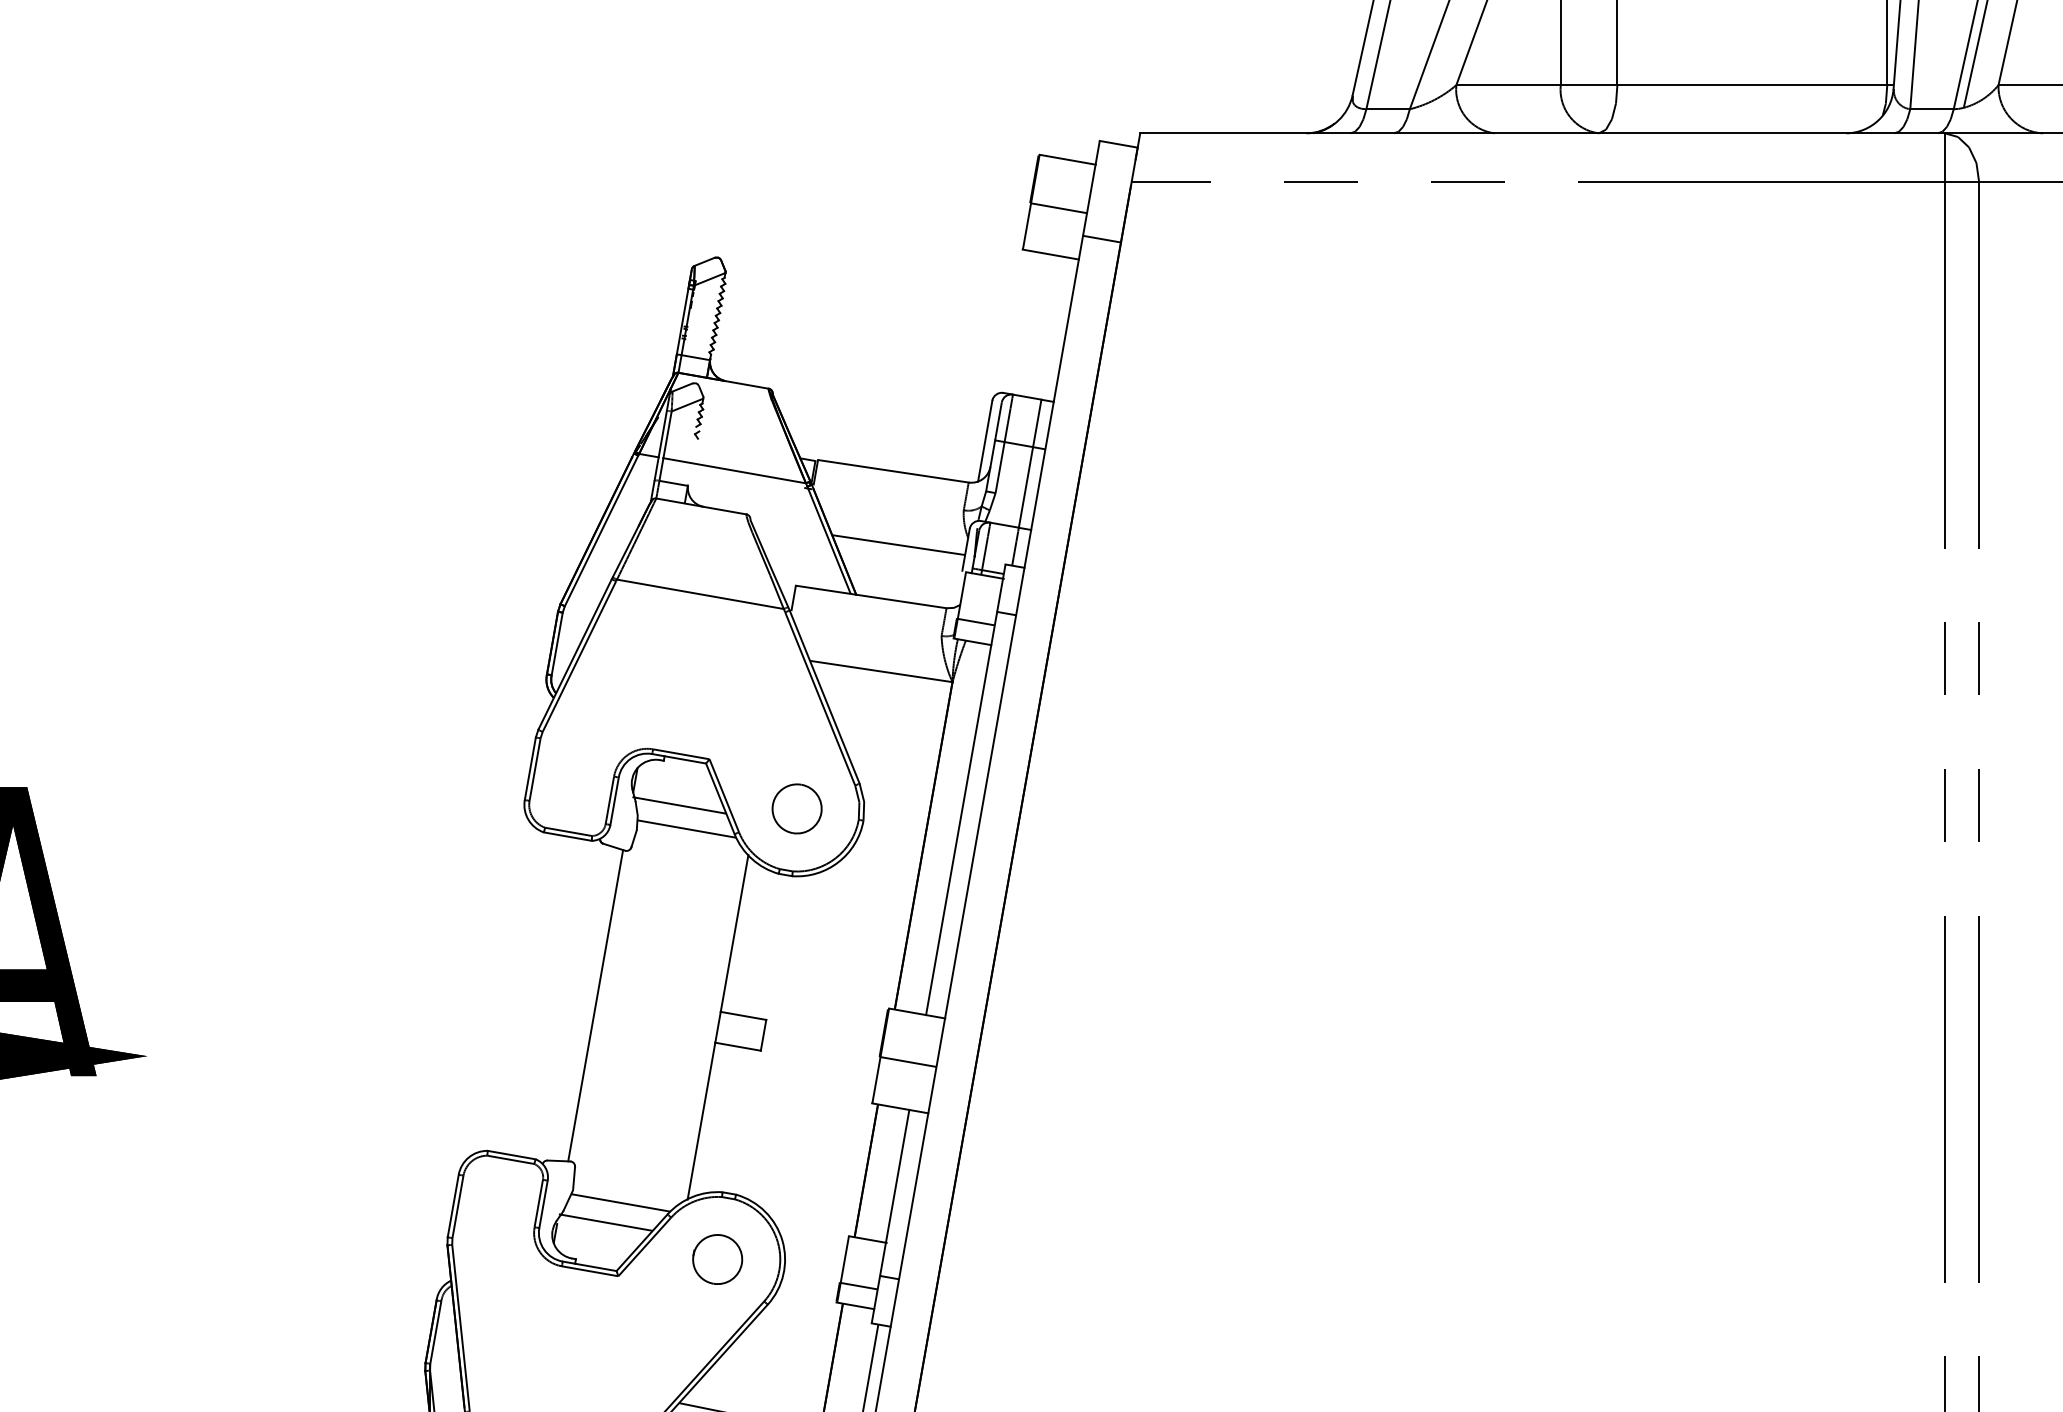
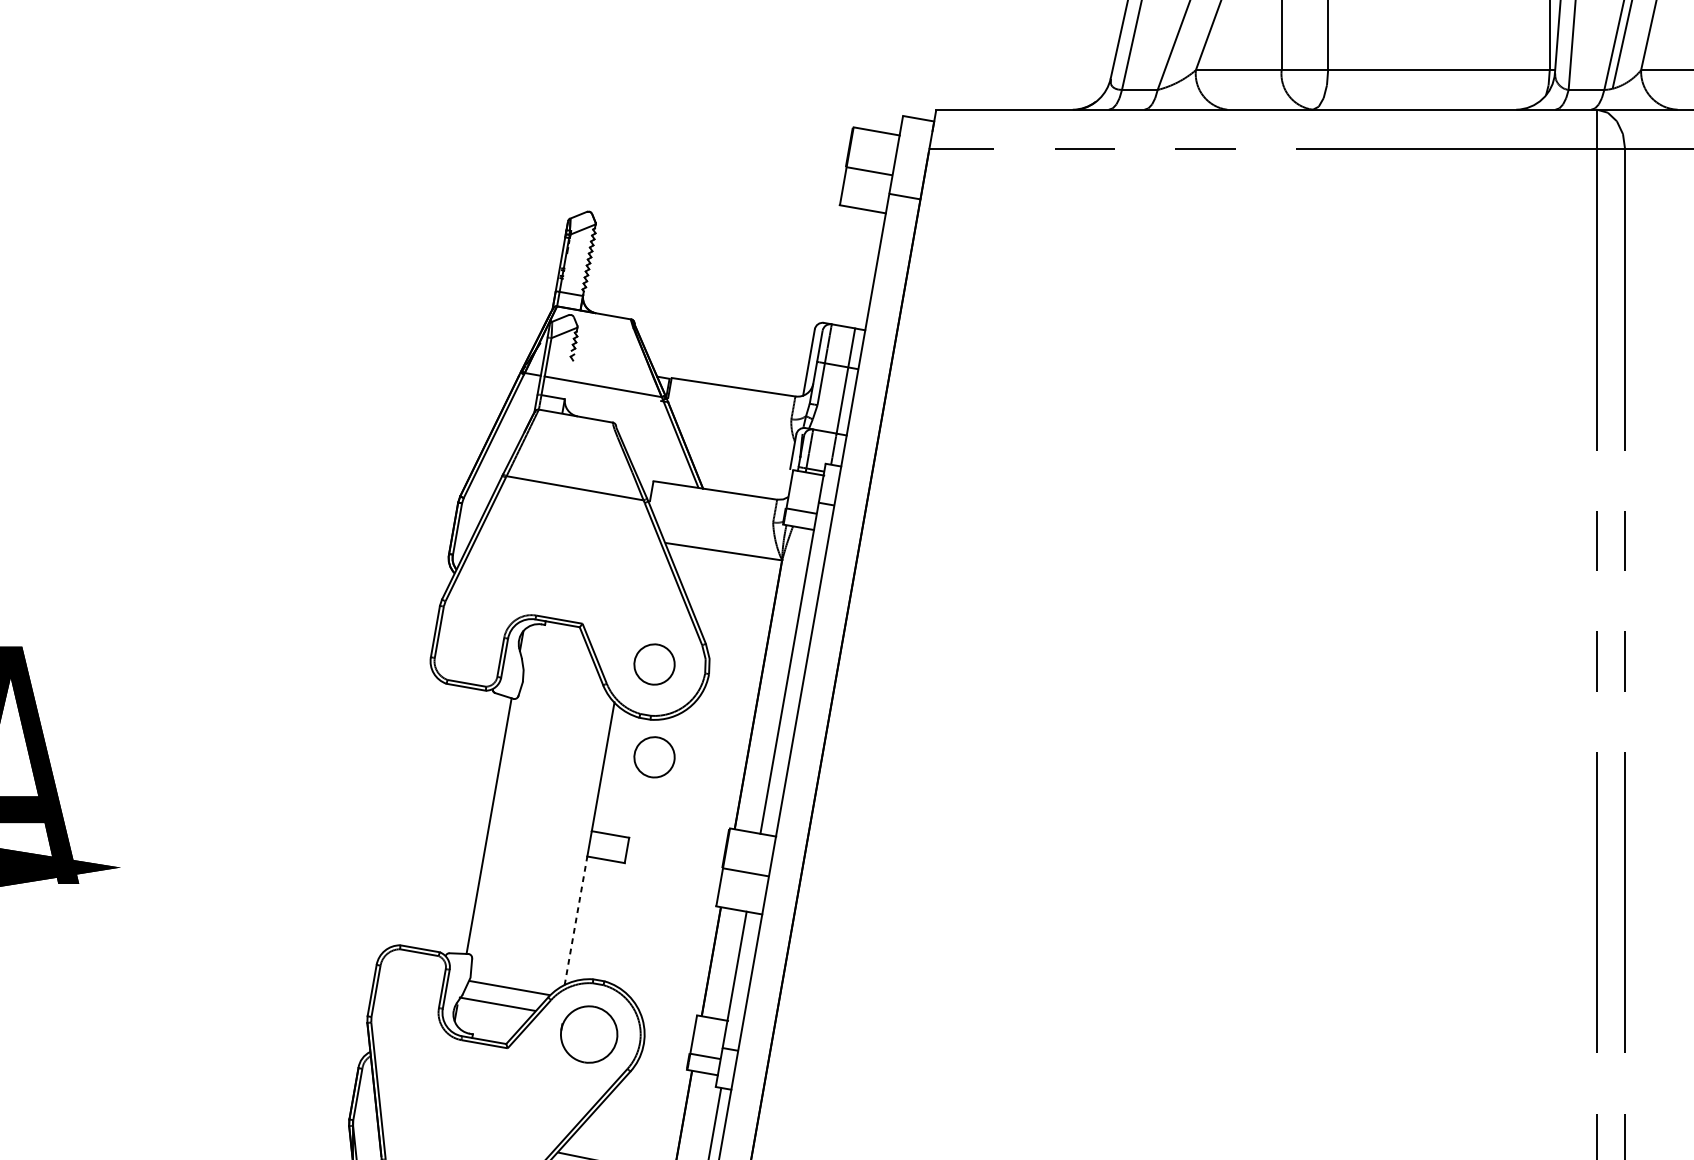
line: (898, 545) -> (737, 448), removed
line: (679, 805) -> (557, 661), removed
line: (686, 828) -> (563, 680), removed
part: (796, 921) -> (654, 756), added
line: (701, 1121) -> (576, 921), solid -> dashed
part: (717, 1259) -> (589, 1034), size x1.4

